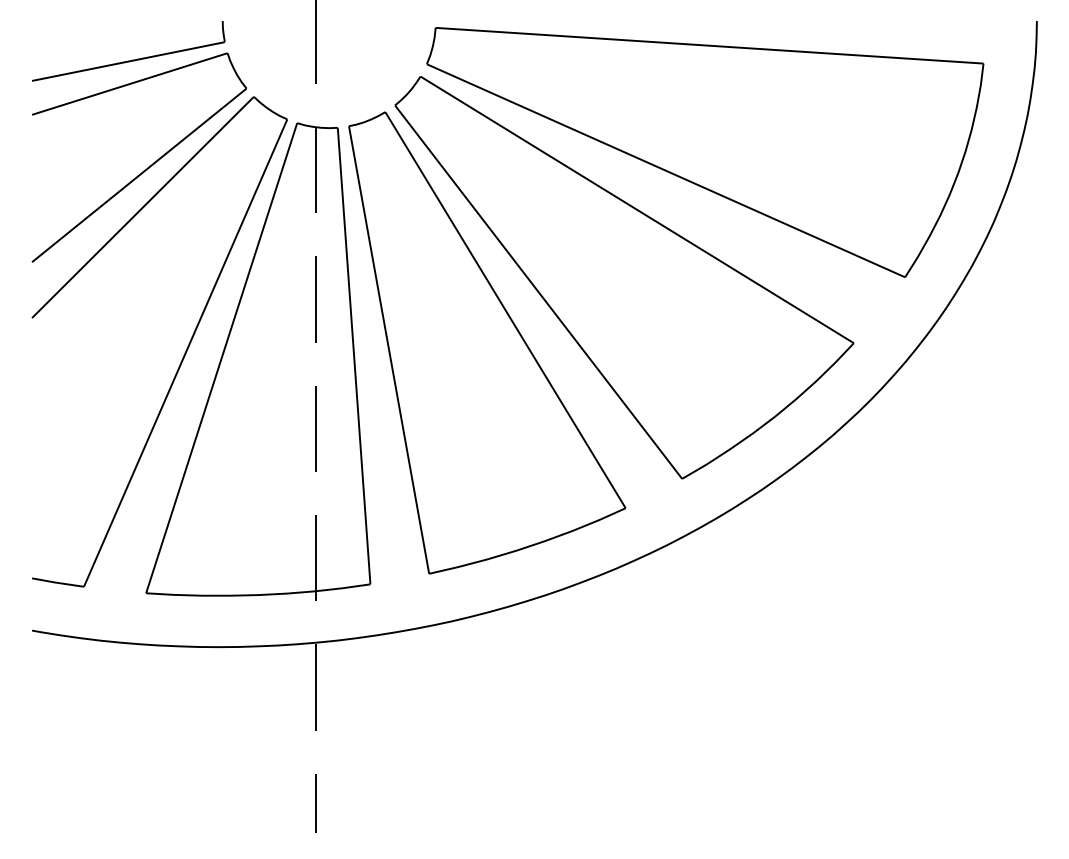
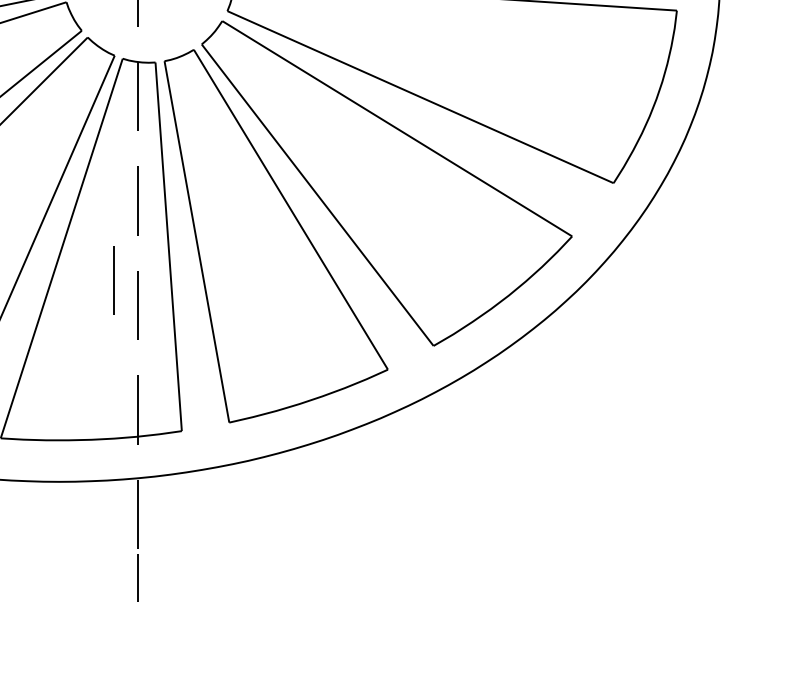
line: (285, 397) -> (113, 280), added
line: (315, 803) -> (137, 578), moved

